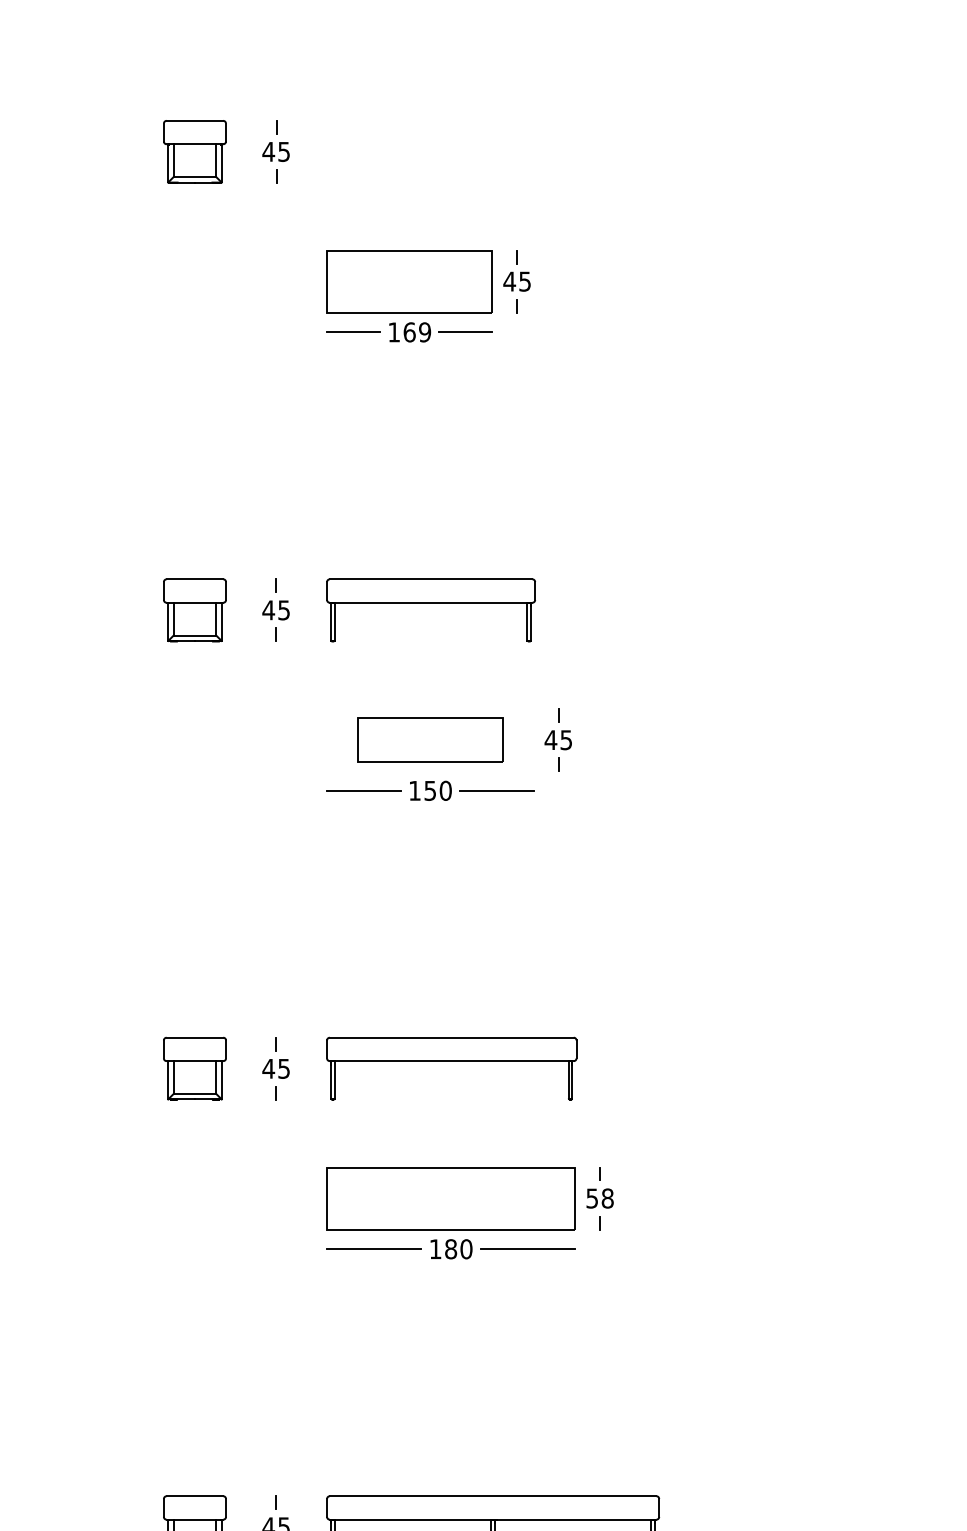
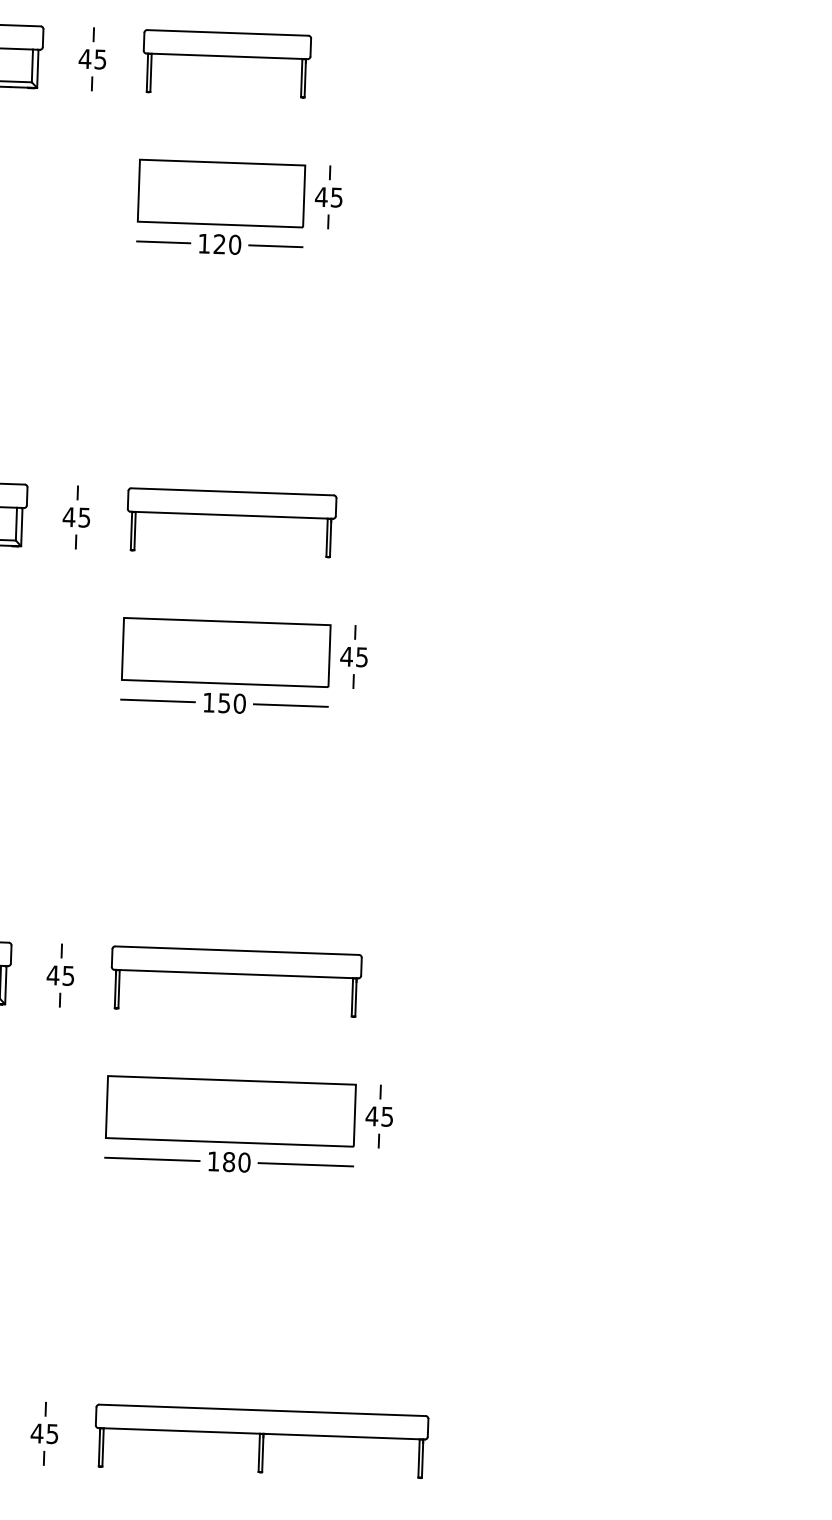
part: (410, 144) -> (227, 56), added
text: (417, 332) -> (227, 244), 169 -> 120
part: (430, 739) -> (226, 651), size x1.43
text: (599, 1198) -> (379, 1116), 58 -> 45

